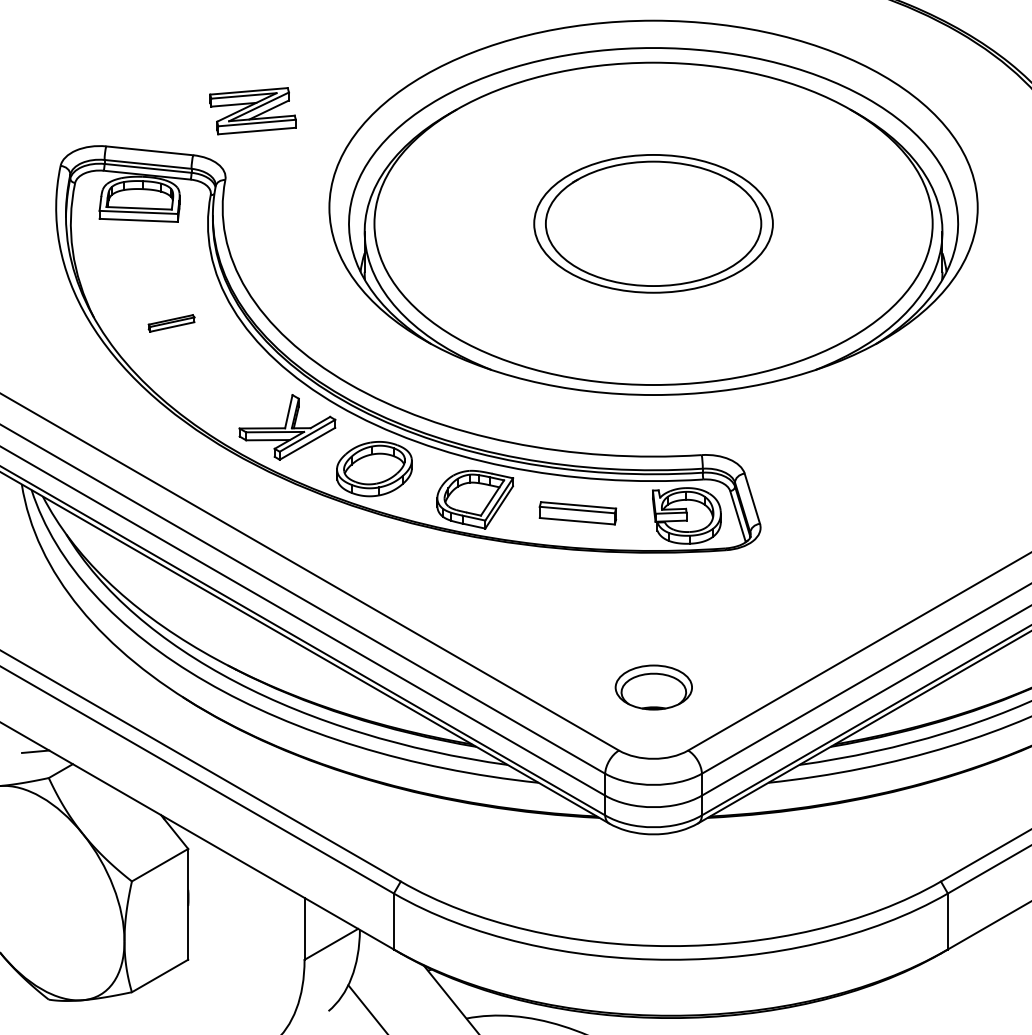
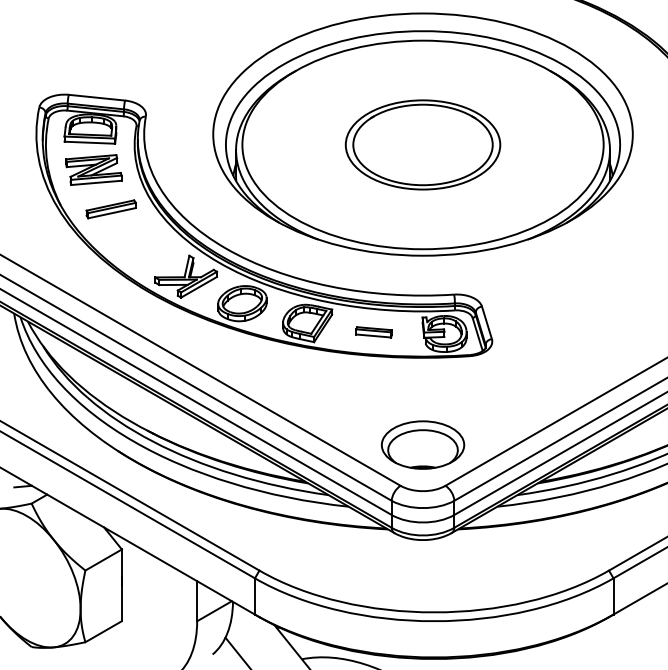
part: (252, 110) -> (93, 169), moved
part: (170, 323) -> (110, 209), size x1.67
part: (577, 513) -> (373, 332), size x0.71
part: (654, 686) -> (423, 444), size x1.67

